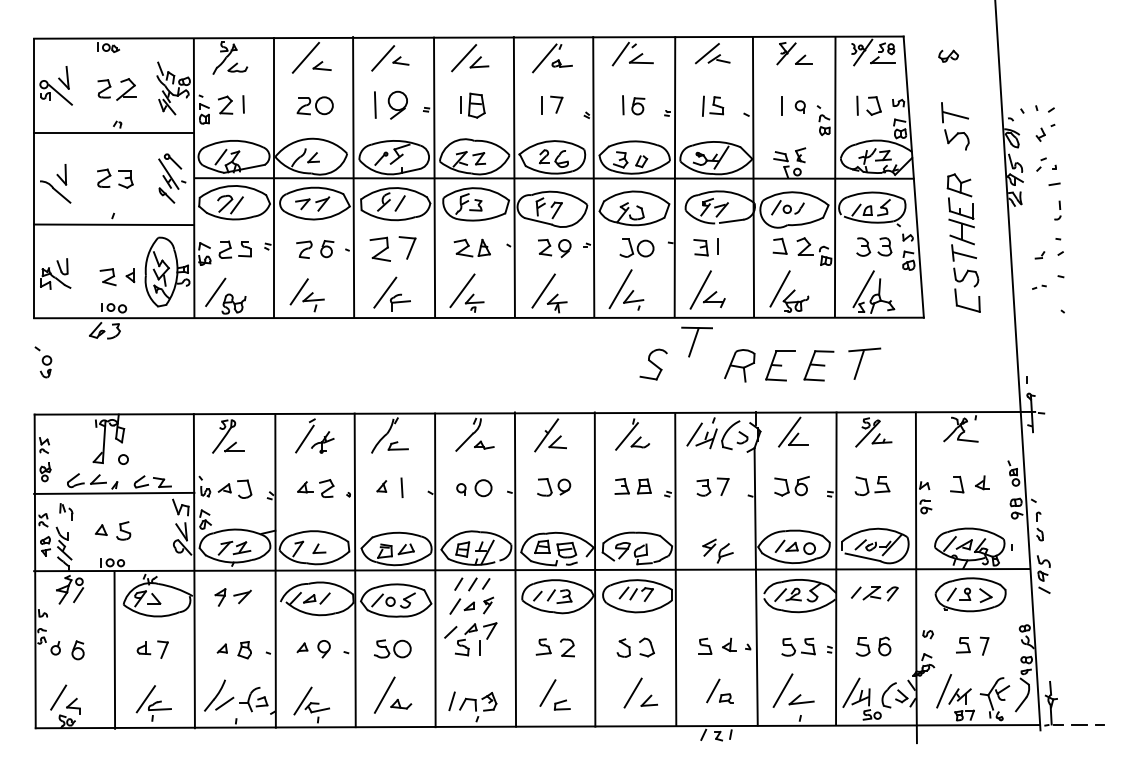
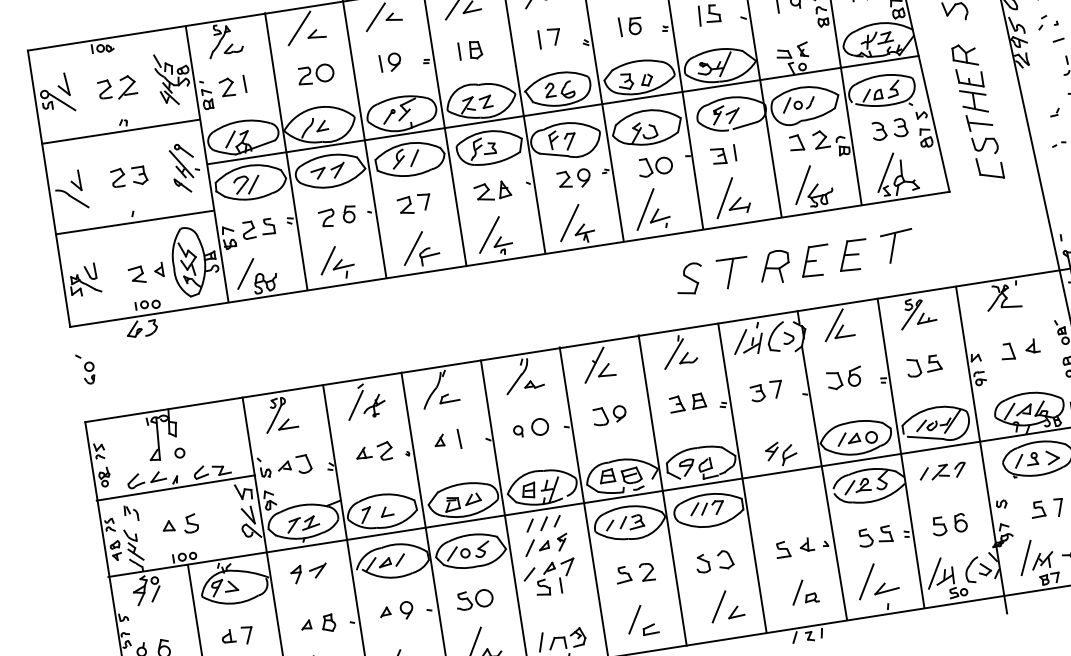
part: (390, 105) -> (390, 62), size x0.62
part: (476, 105) -> (475, 49), size x0.71
part: (392, 248) -> (413, 203), size x0.71
part: (696, 341) -> (732, 272), moved

